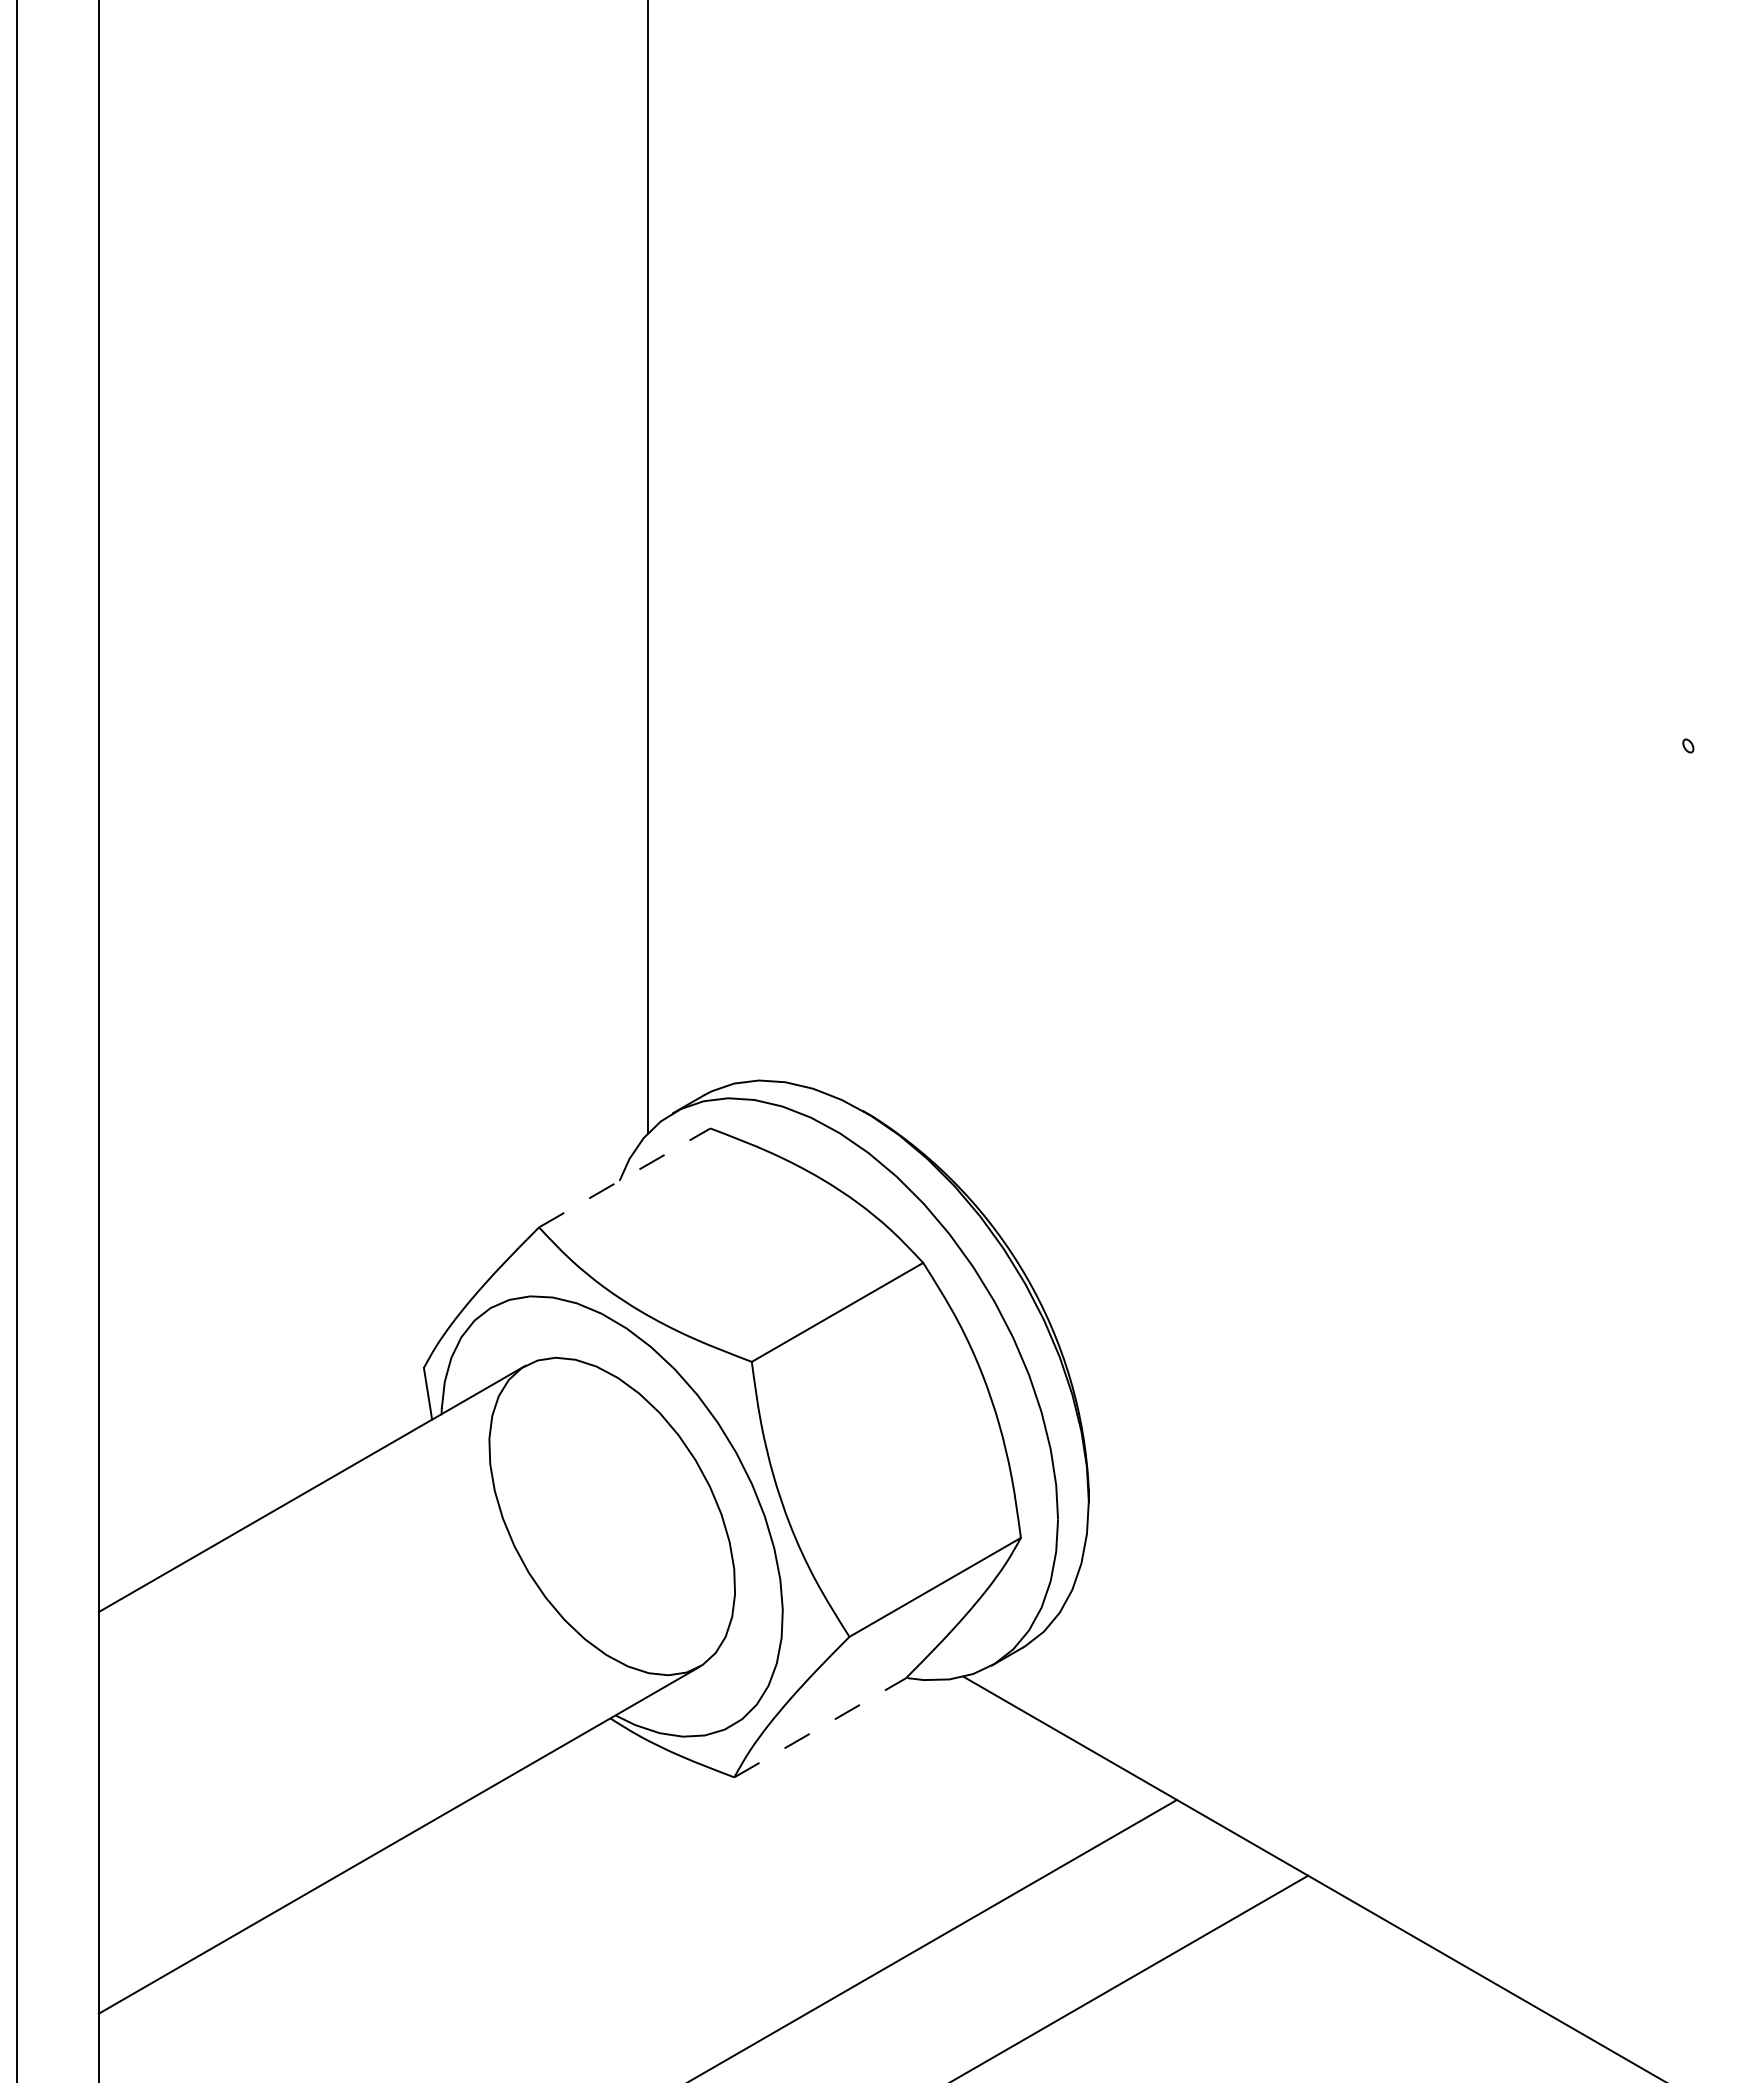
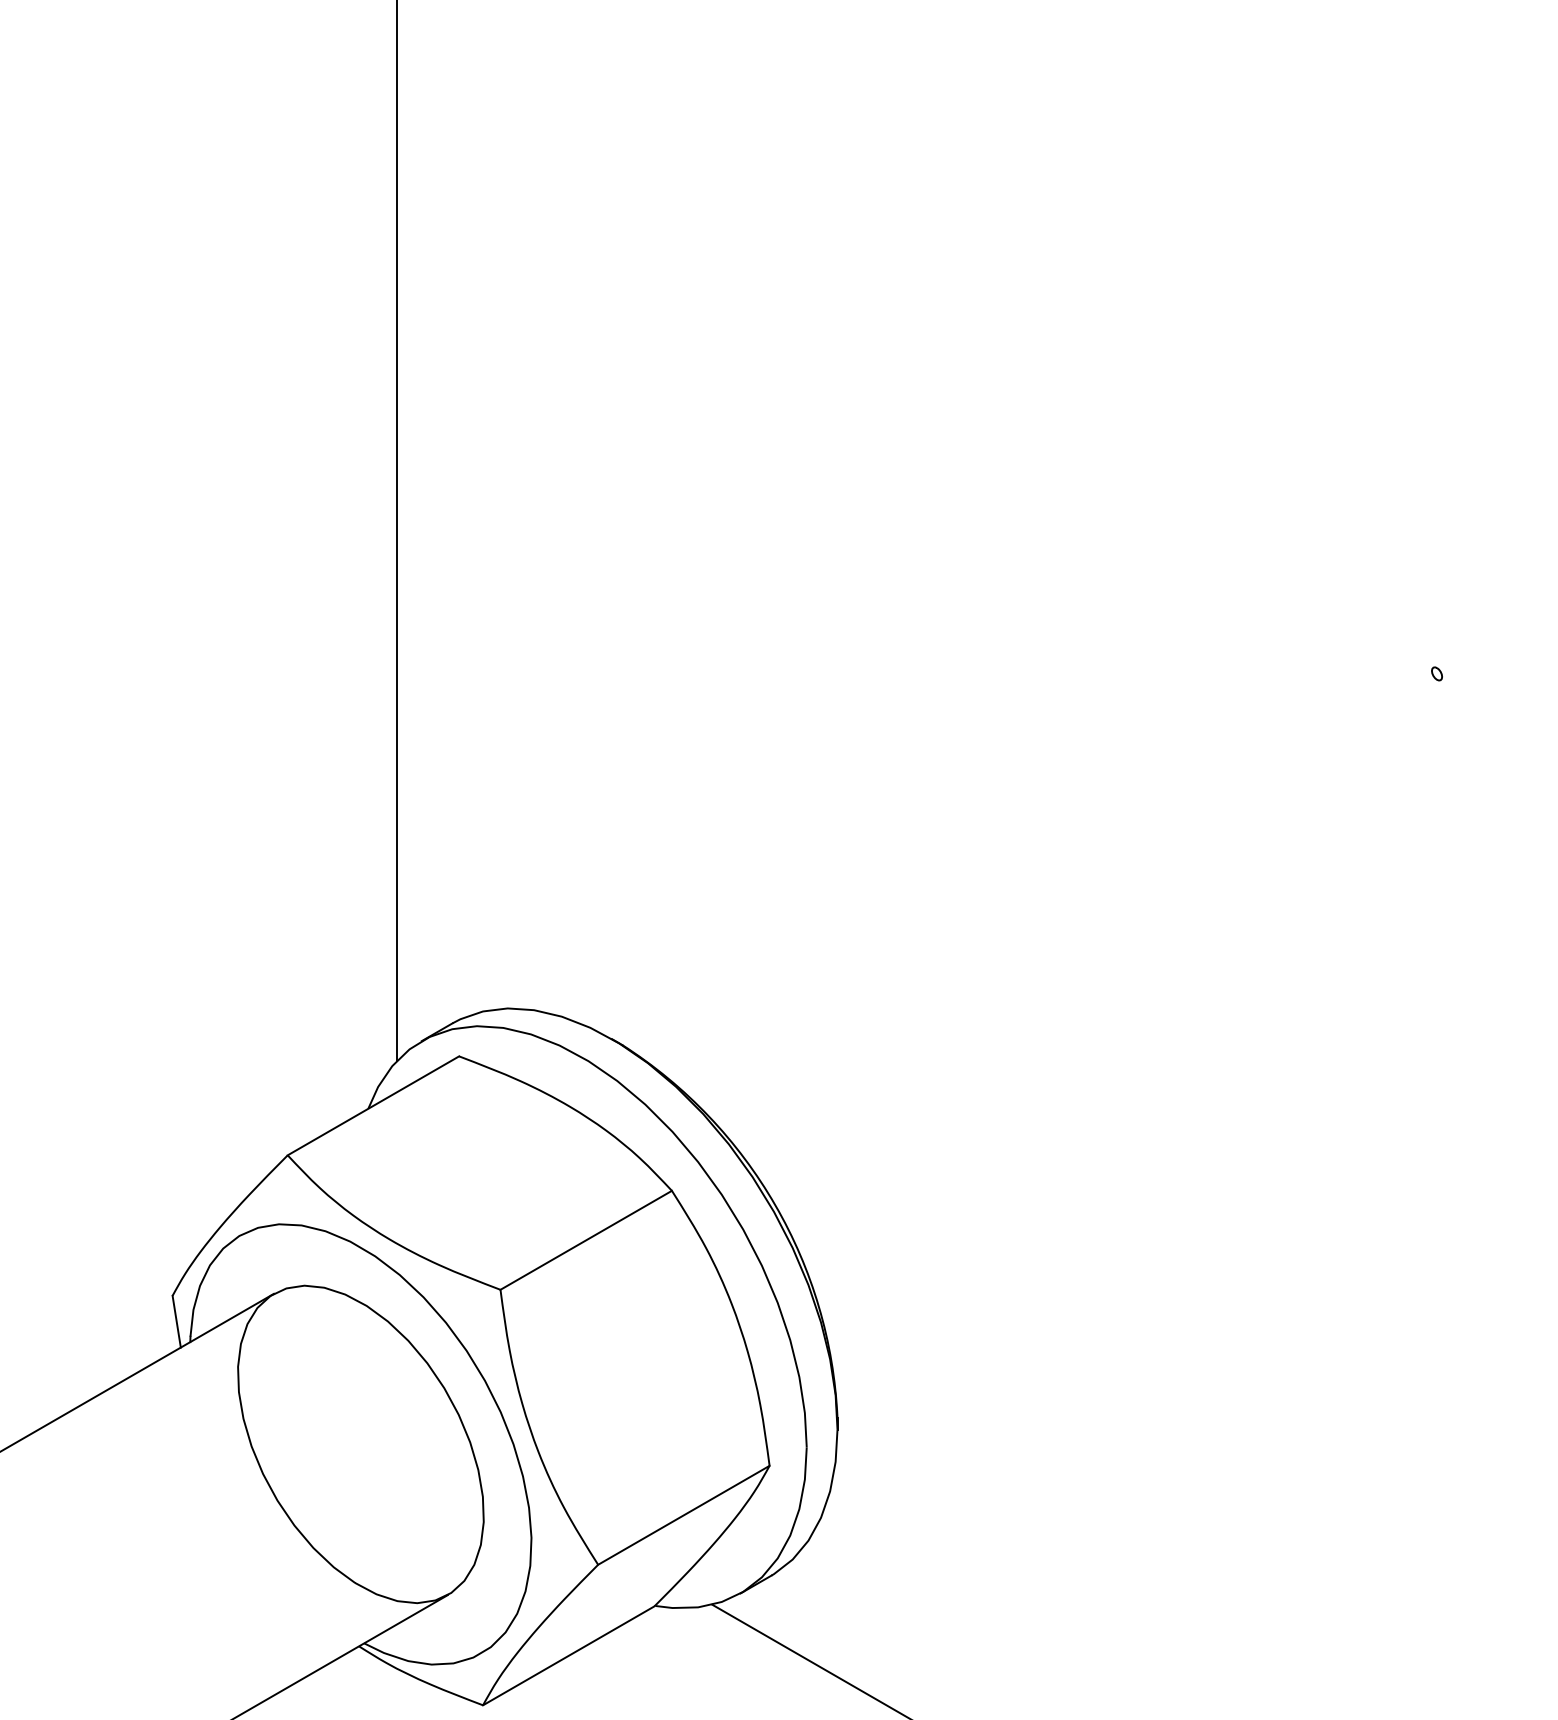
line: (624, 1177) -> (373, 1105), dashed -> solid
line: (820, 1727) -> (569, 1655), dashed -> solid

